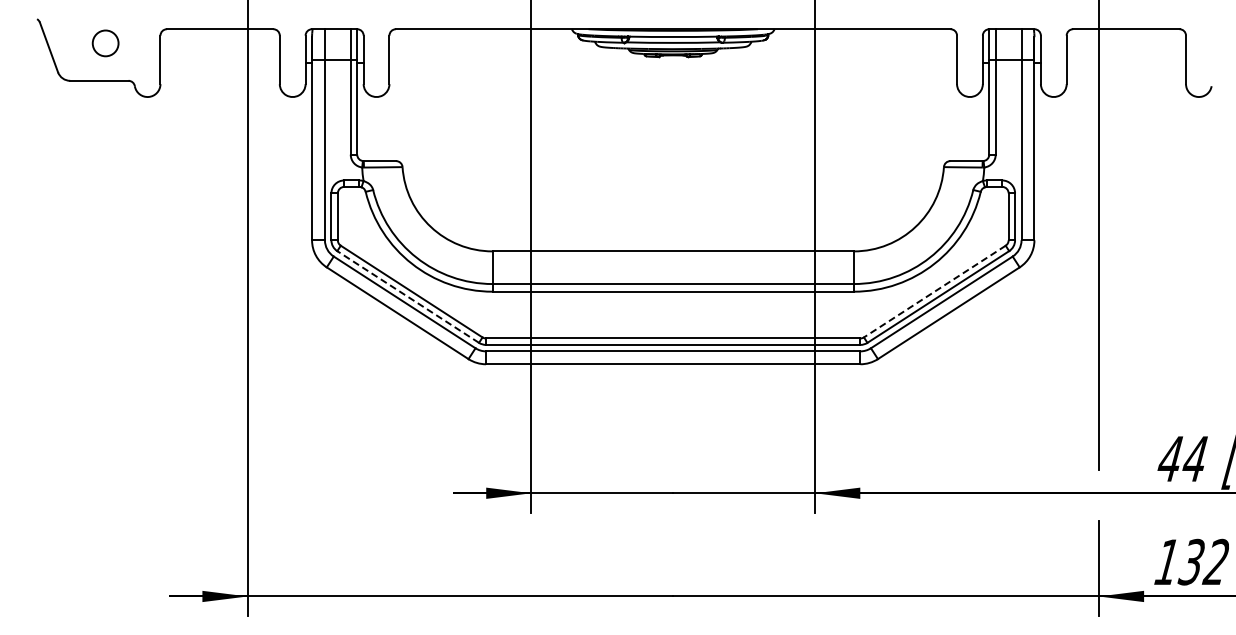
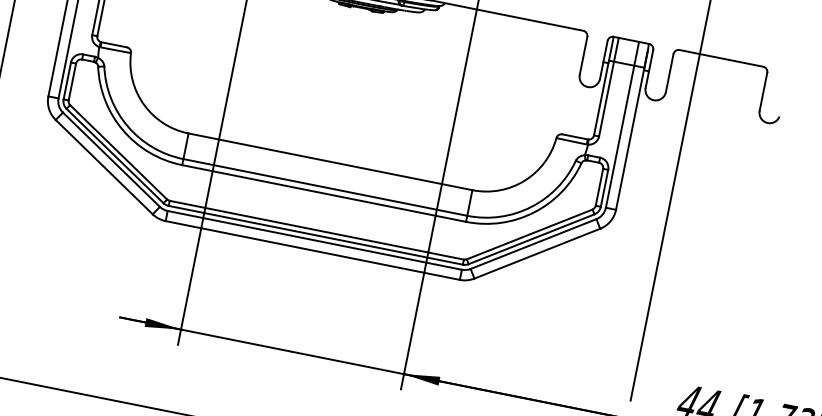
line: (934, 291) -> (529, 234), dashed -> solid
line: (407, 296) -> (114, 155), dashed -> solid

